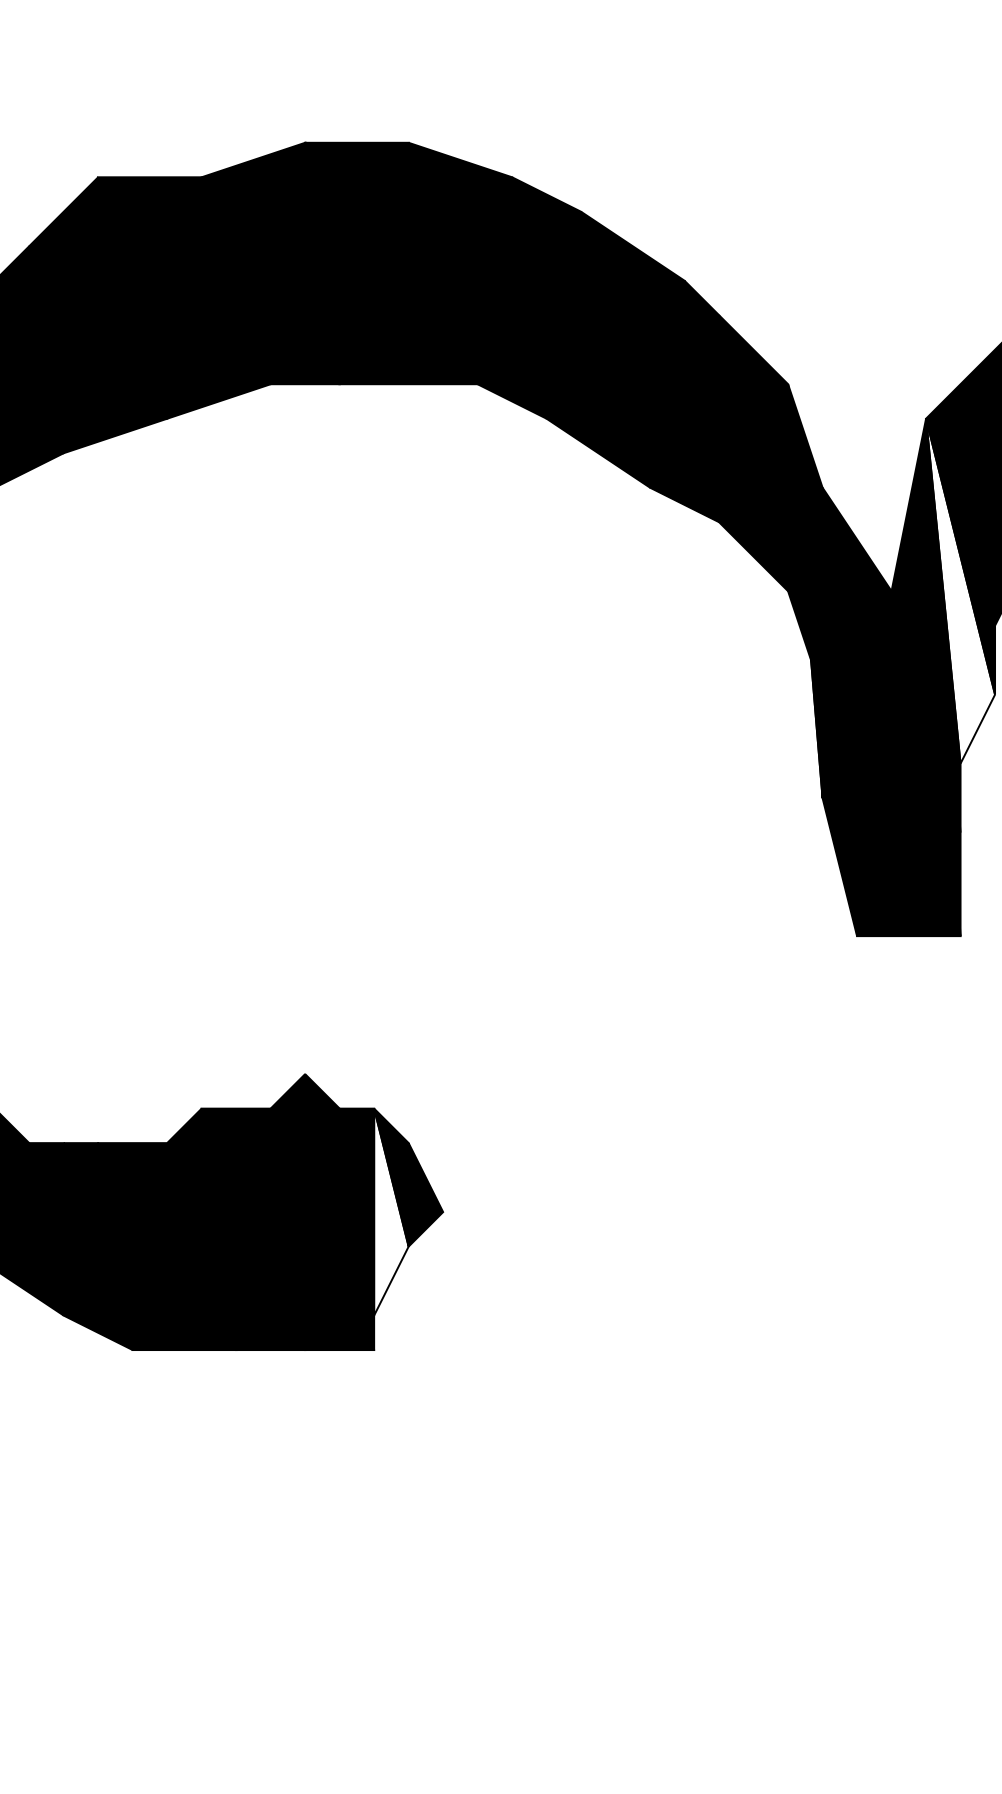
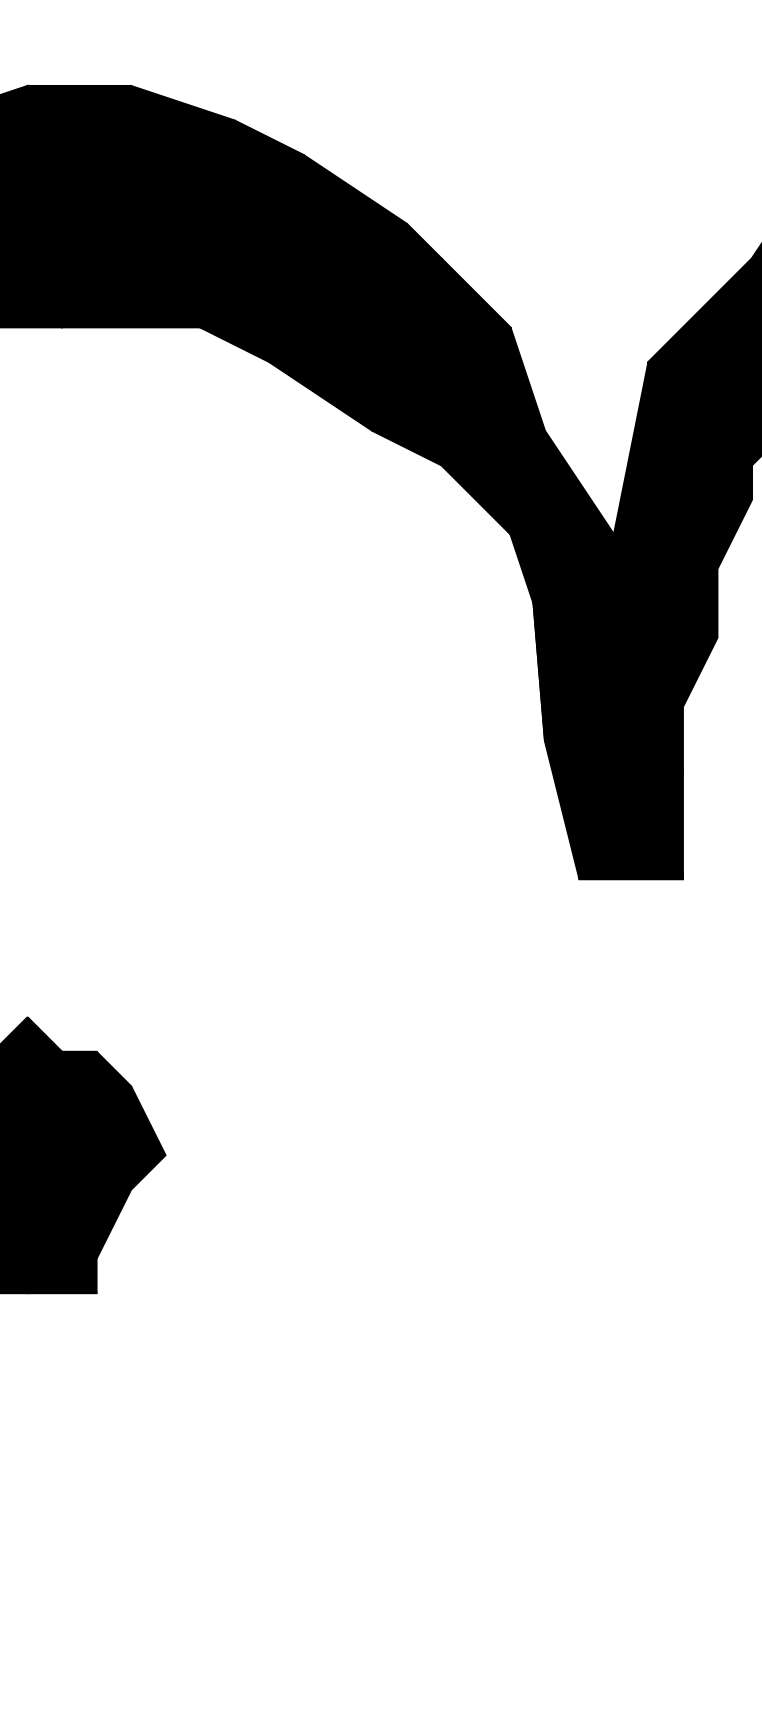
fill: (960, 590) -> (682, 533), added
fill: (391, 1211) -> (113, 1154), added

